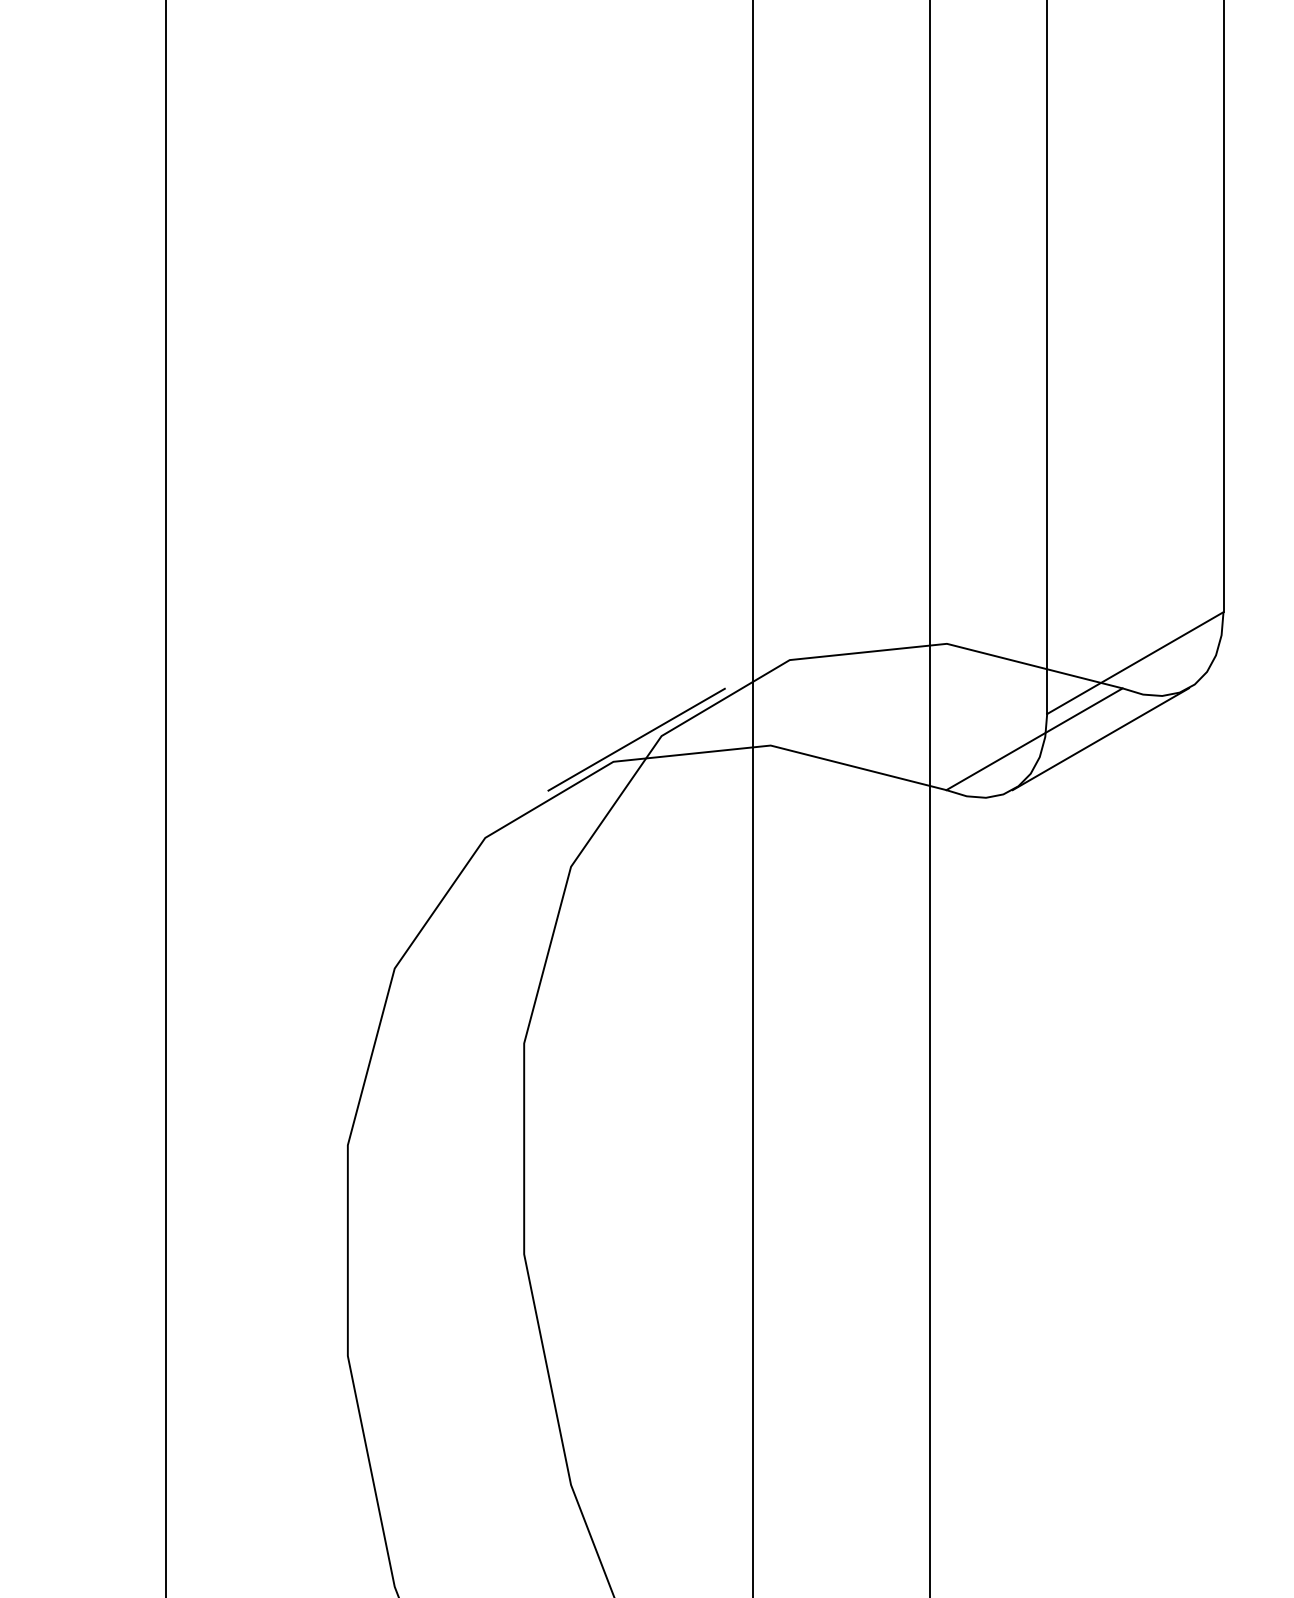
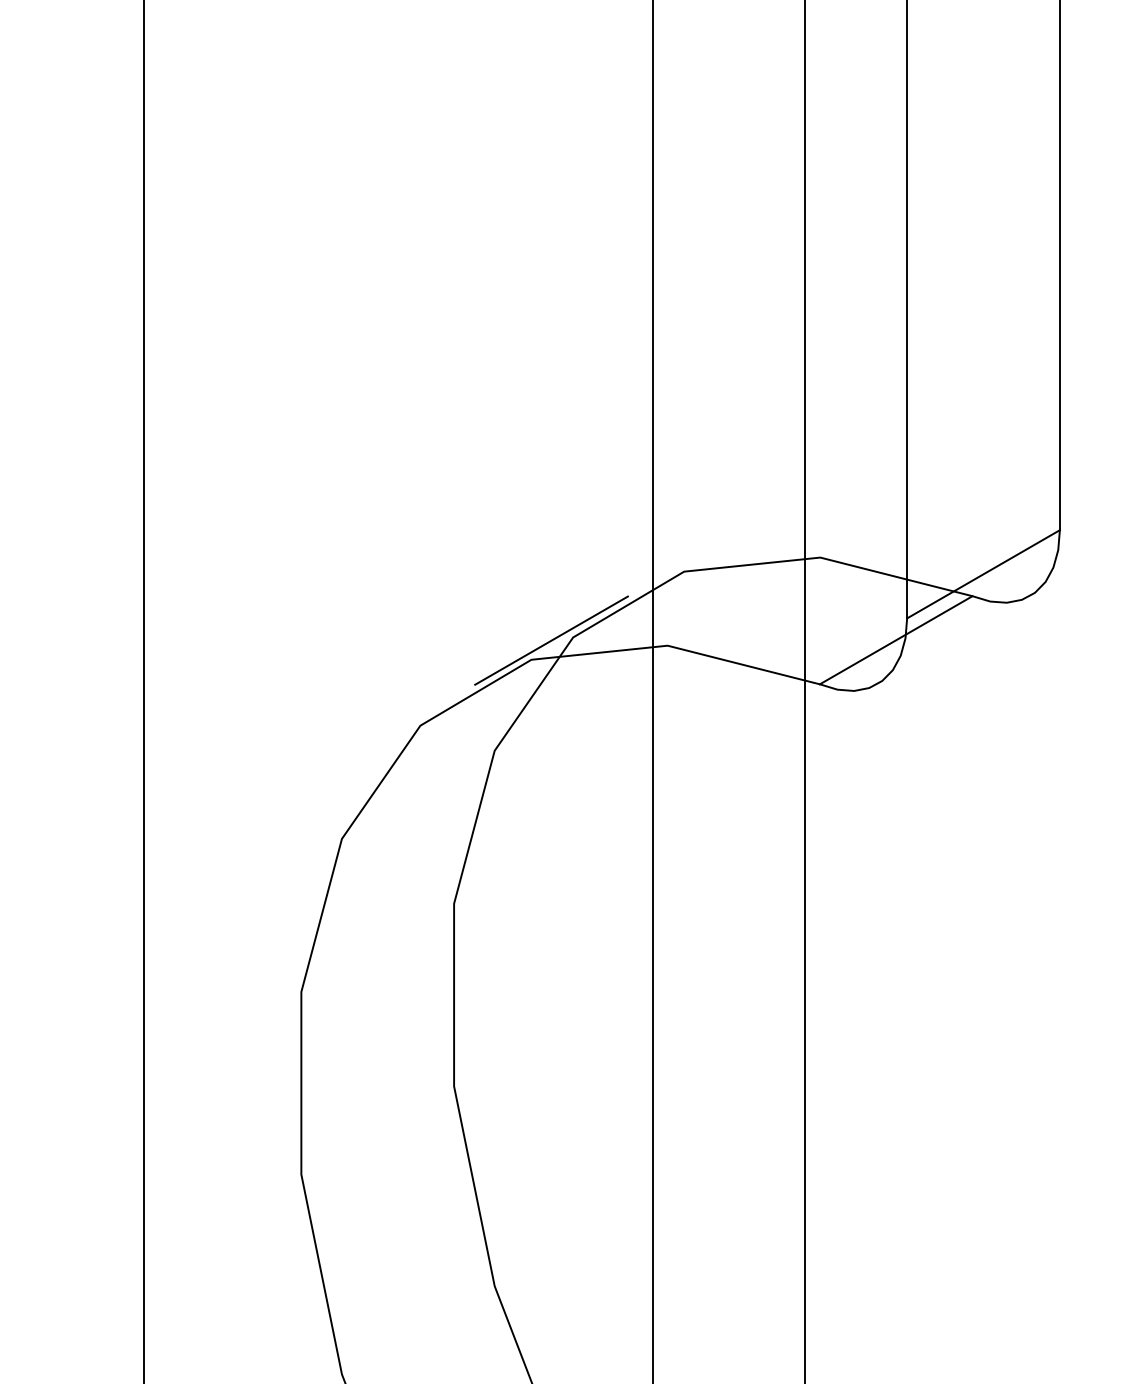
line: (1100, 739) -> (953, 640), removed

